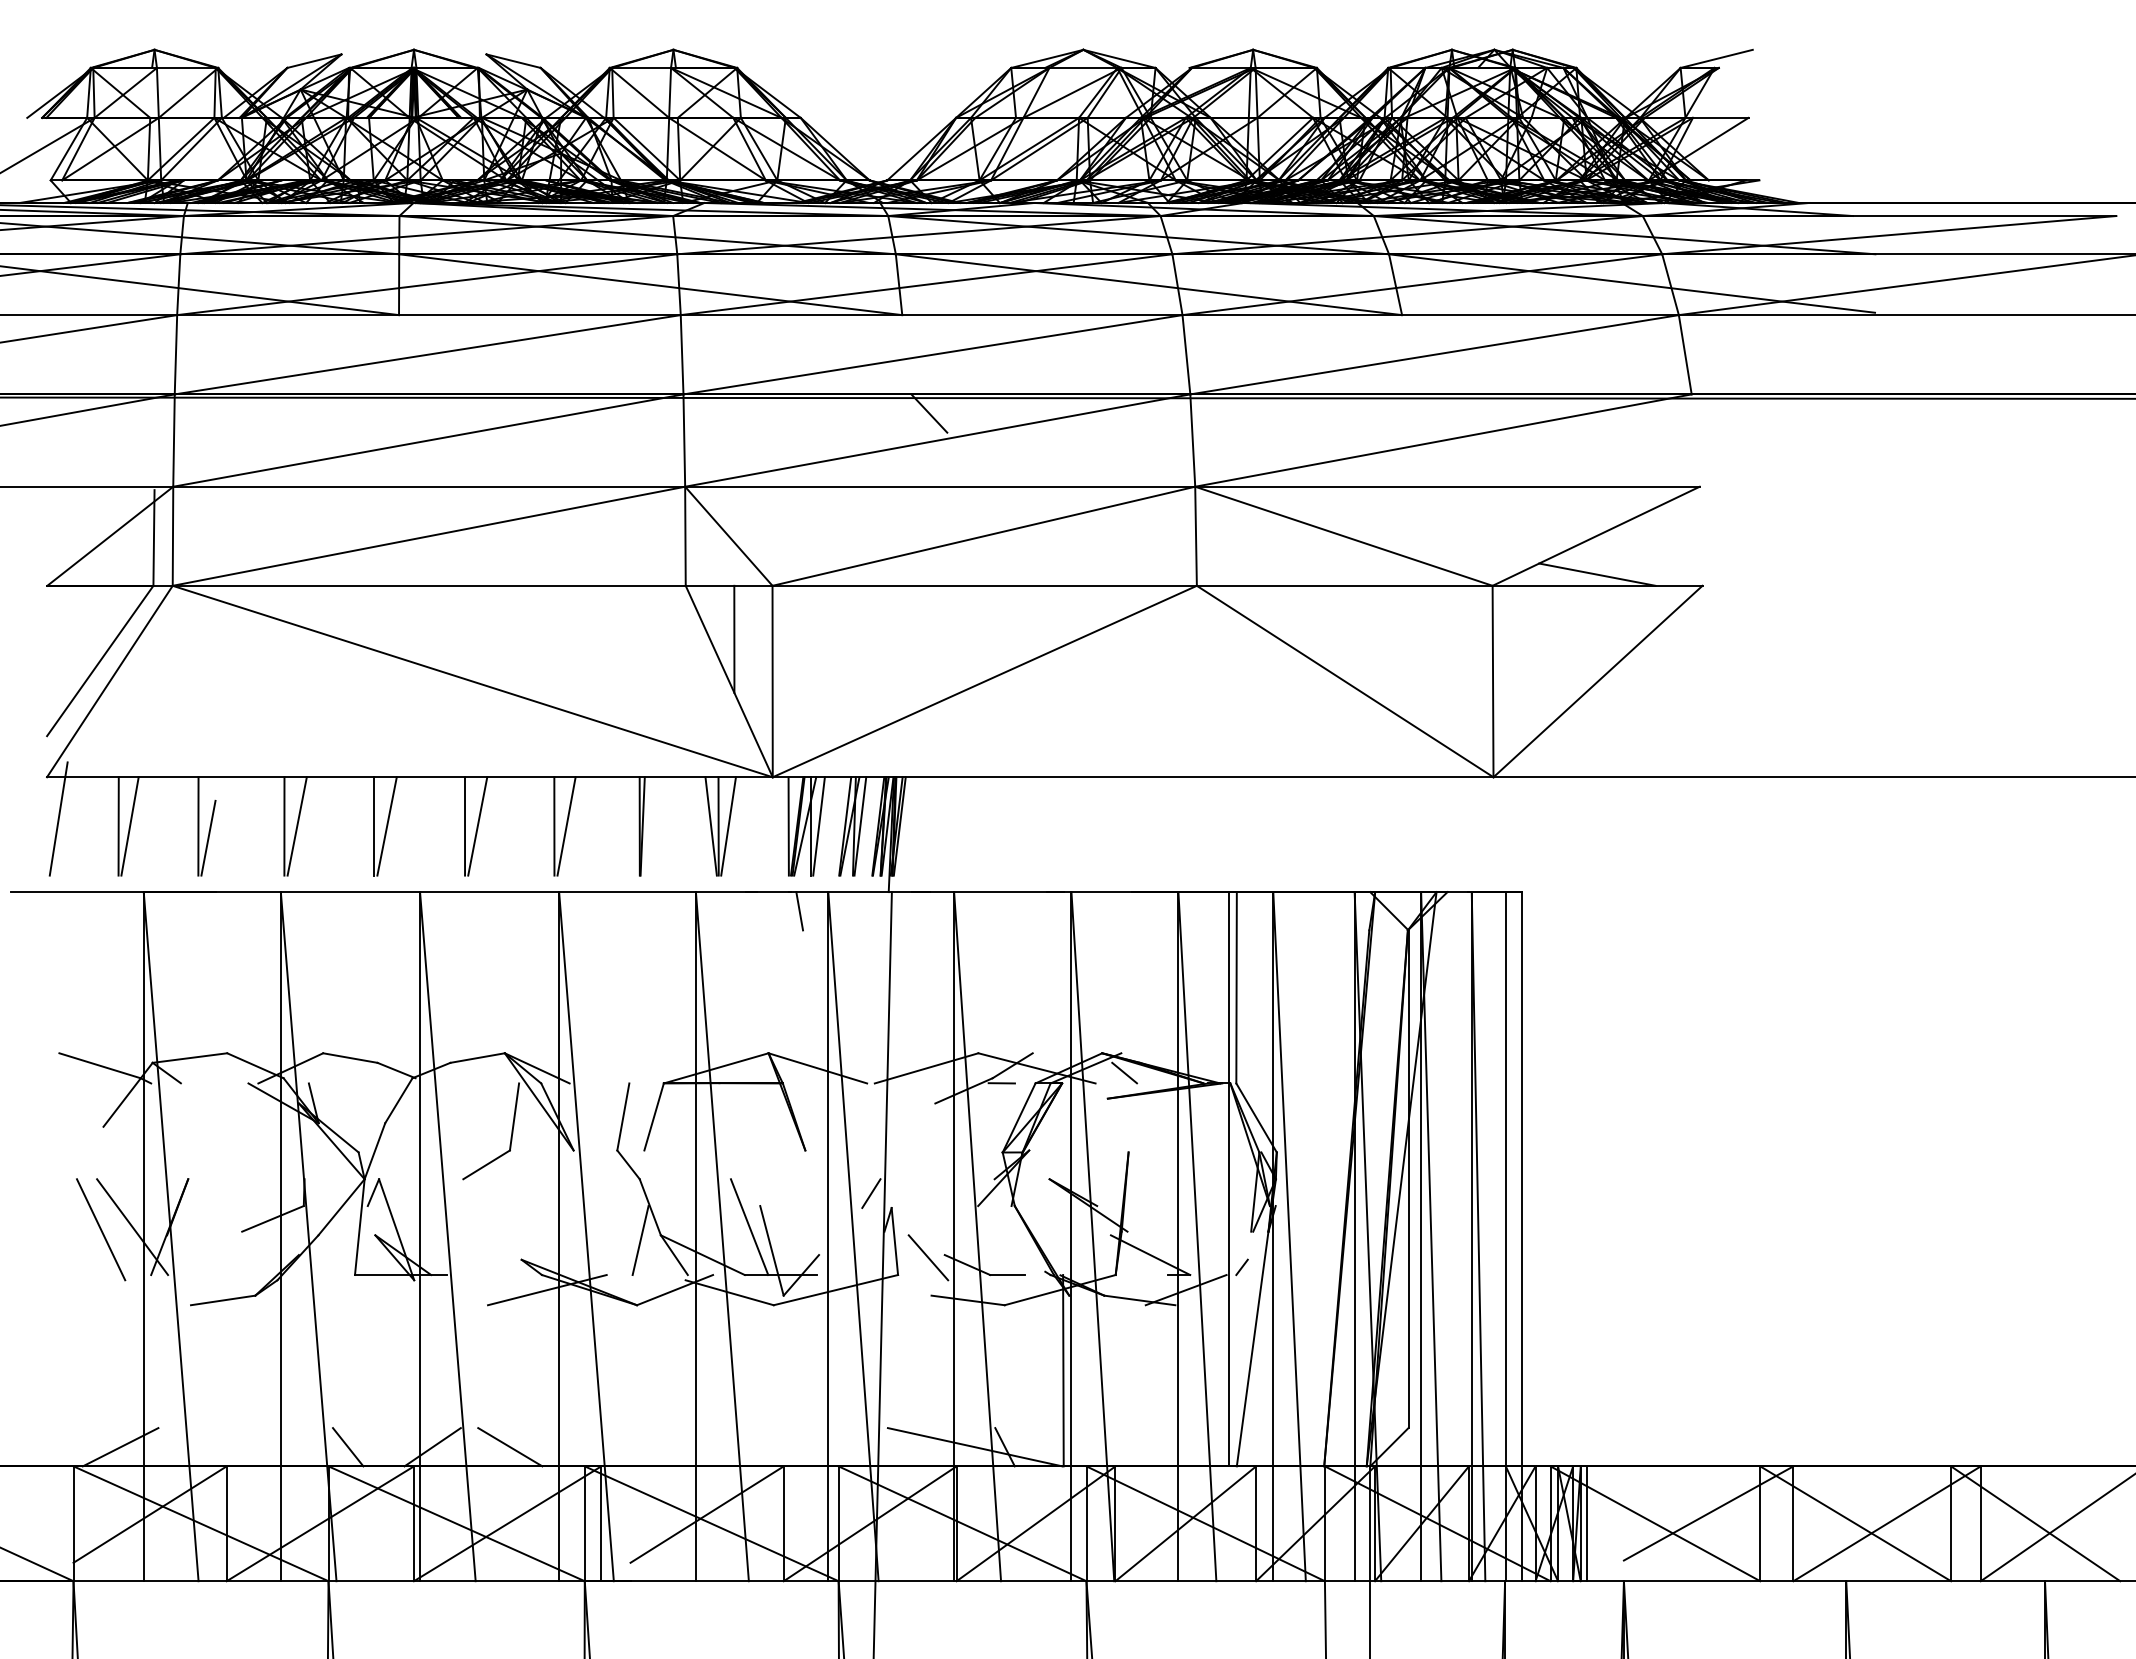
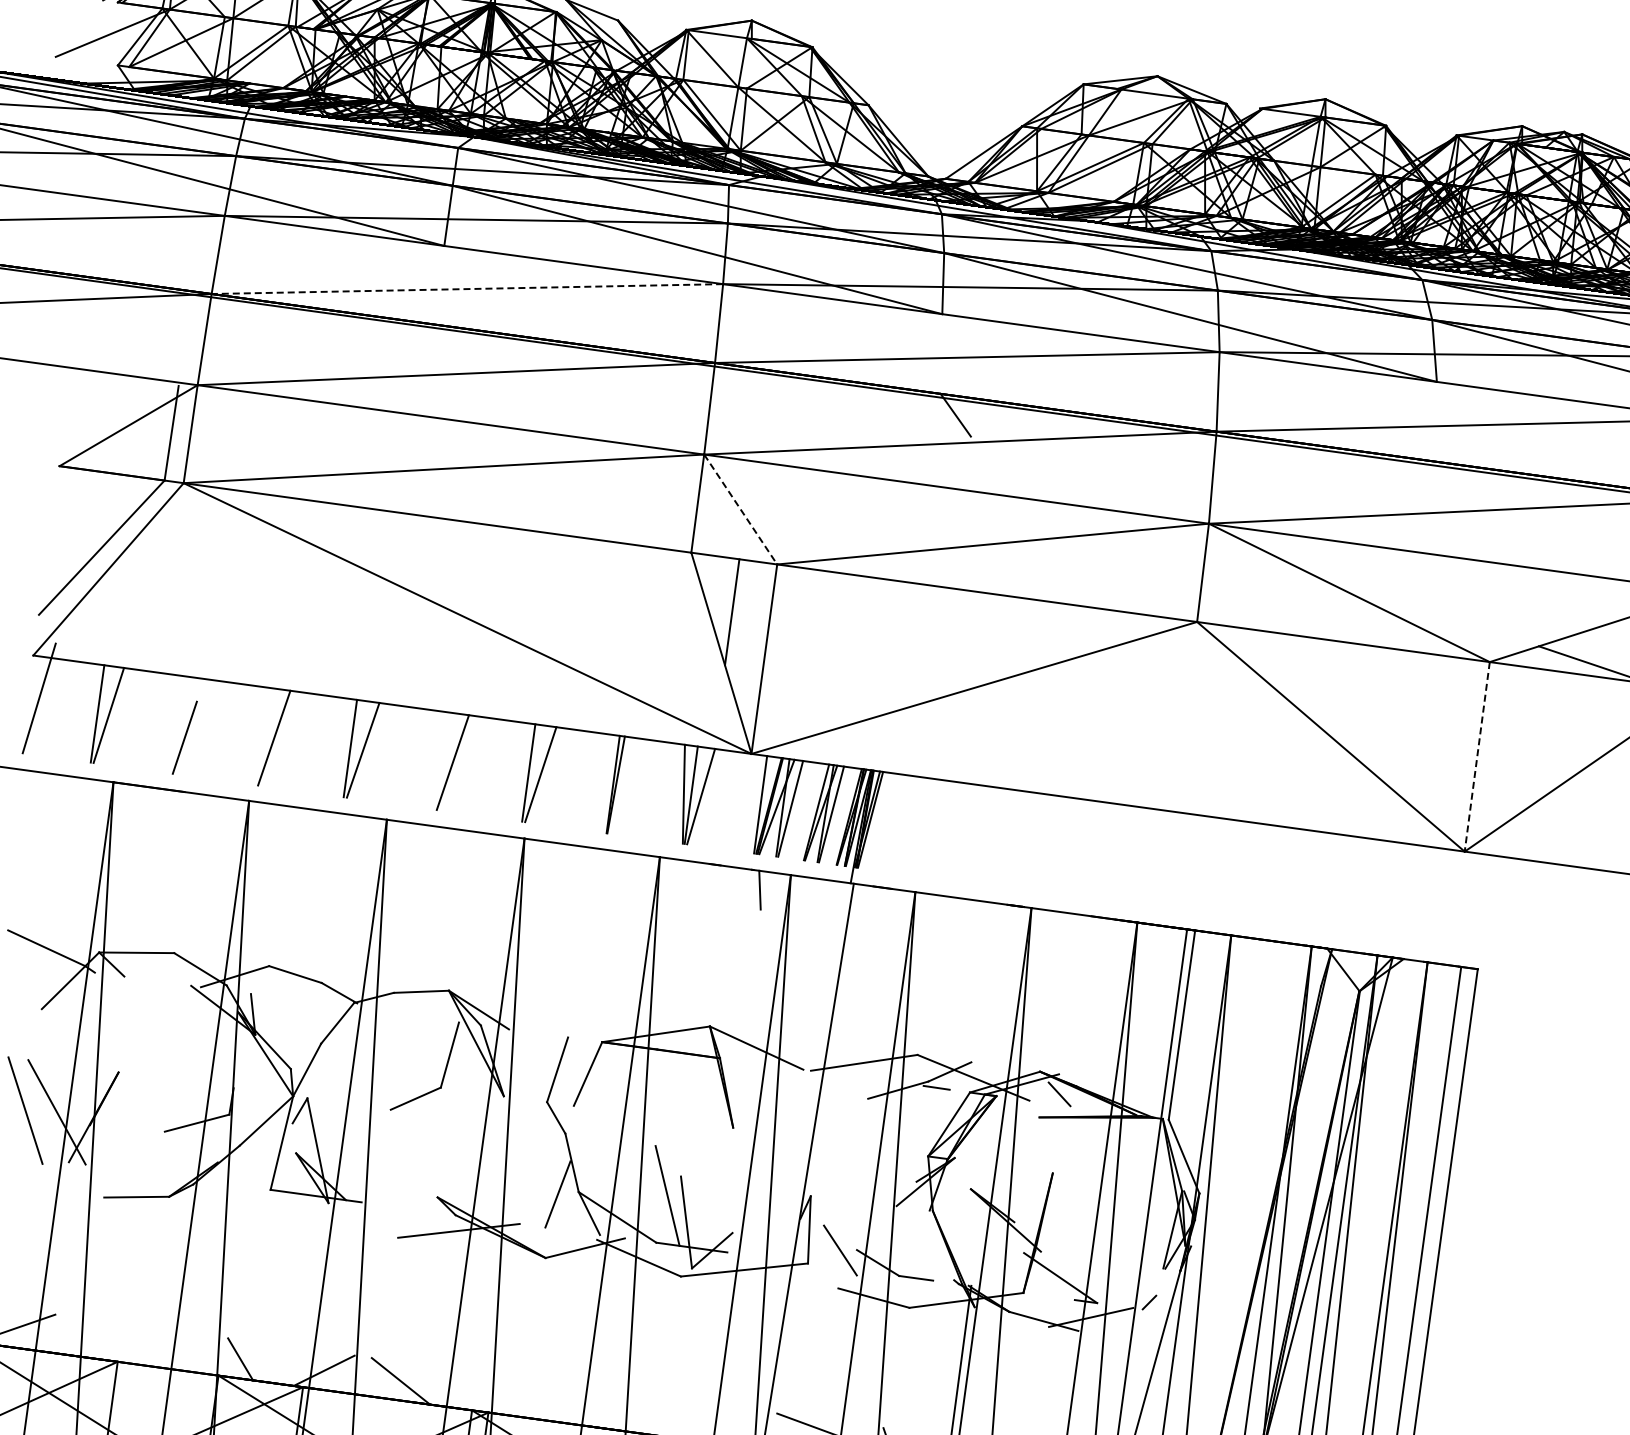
line: (427, 354) -> (467, 288), solid -> dashed
line: (729, 536) -> (741, 509), solid -> dashed
line: (1493, 681) -> (1477, 756), solid -> dashed
line: (198, 826) -> (176, 724), removed
line: (284, 826) -> (261, 736), removed
line: (464, 826) -> (439, 760), removed
line: (871, 1193) -> (792, 1179), removed

